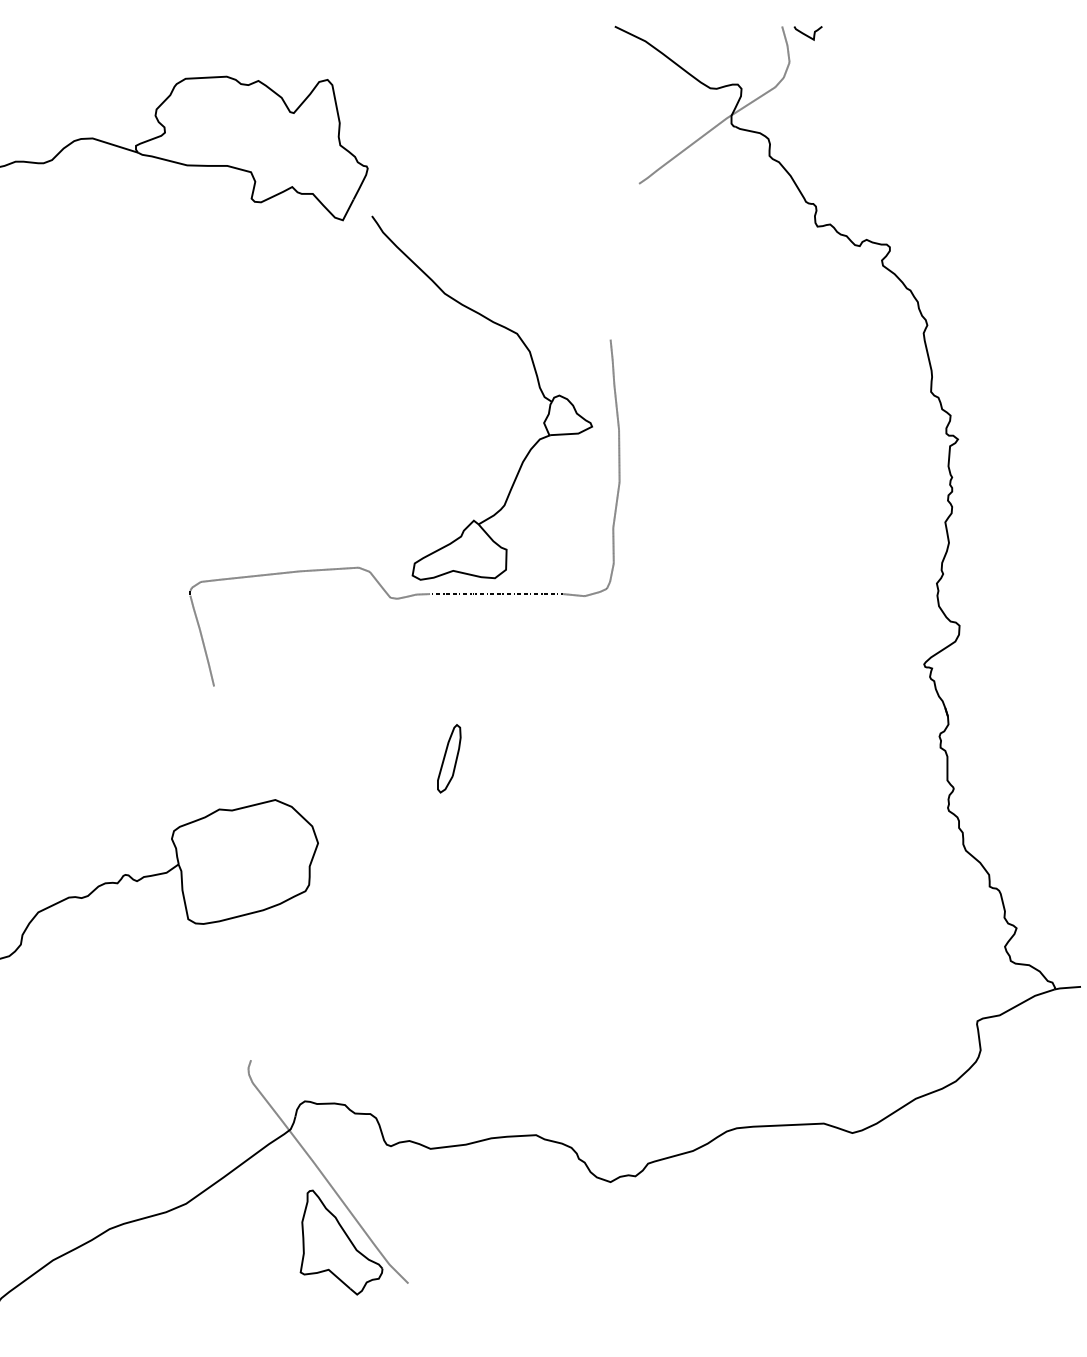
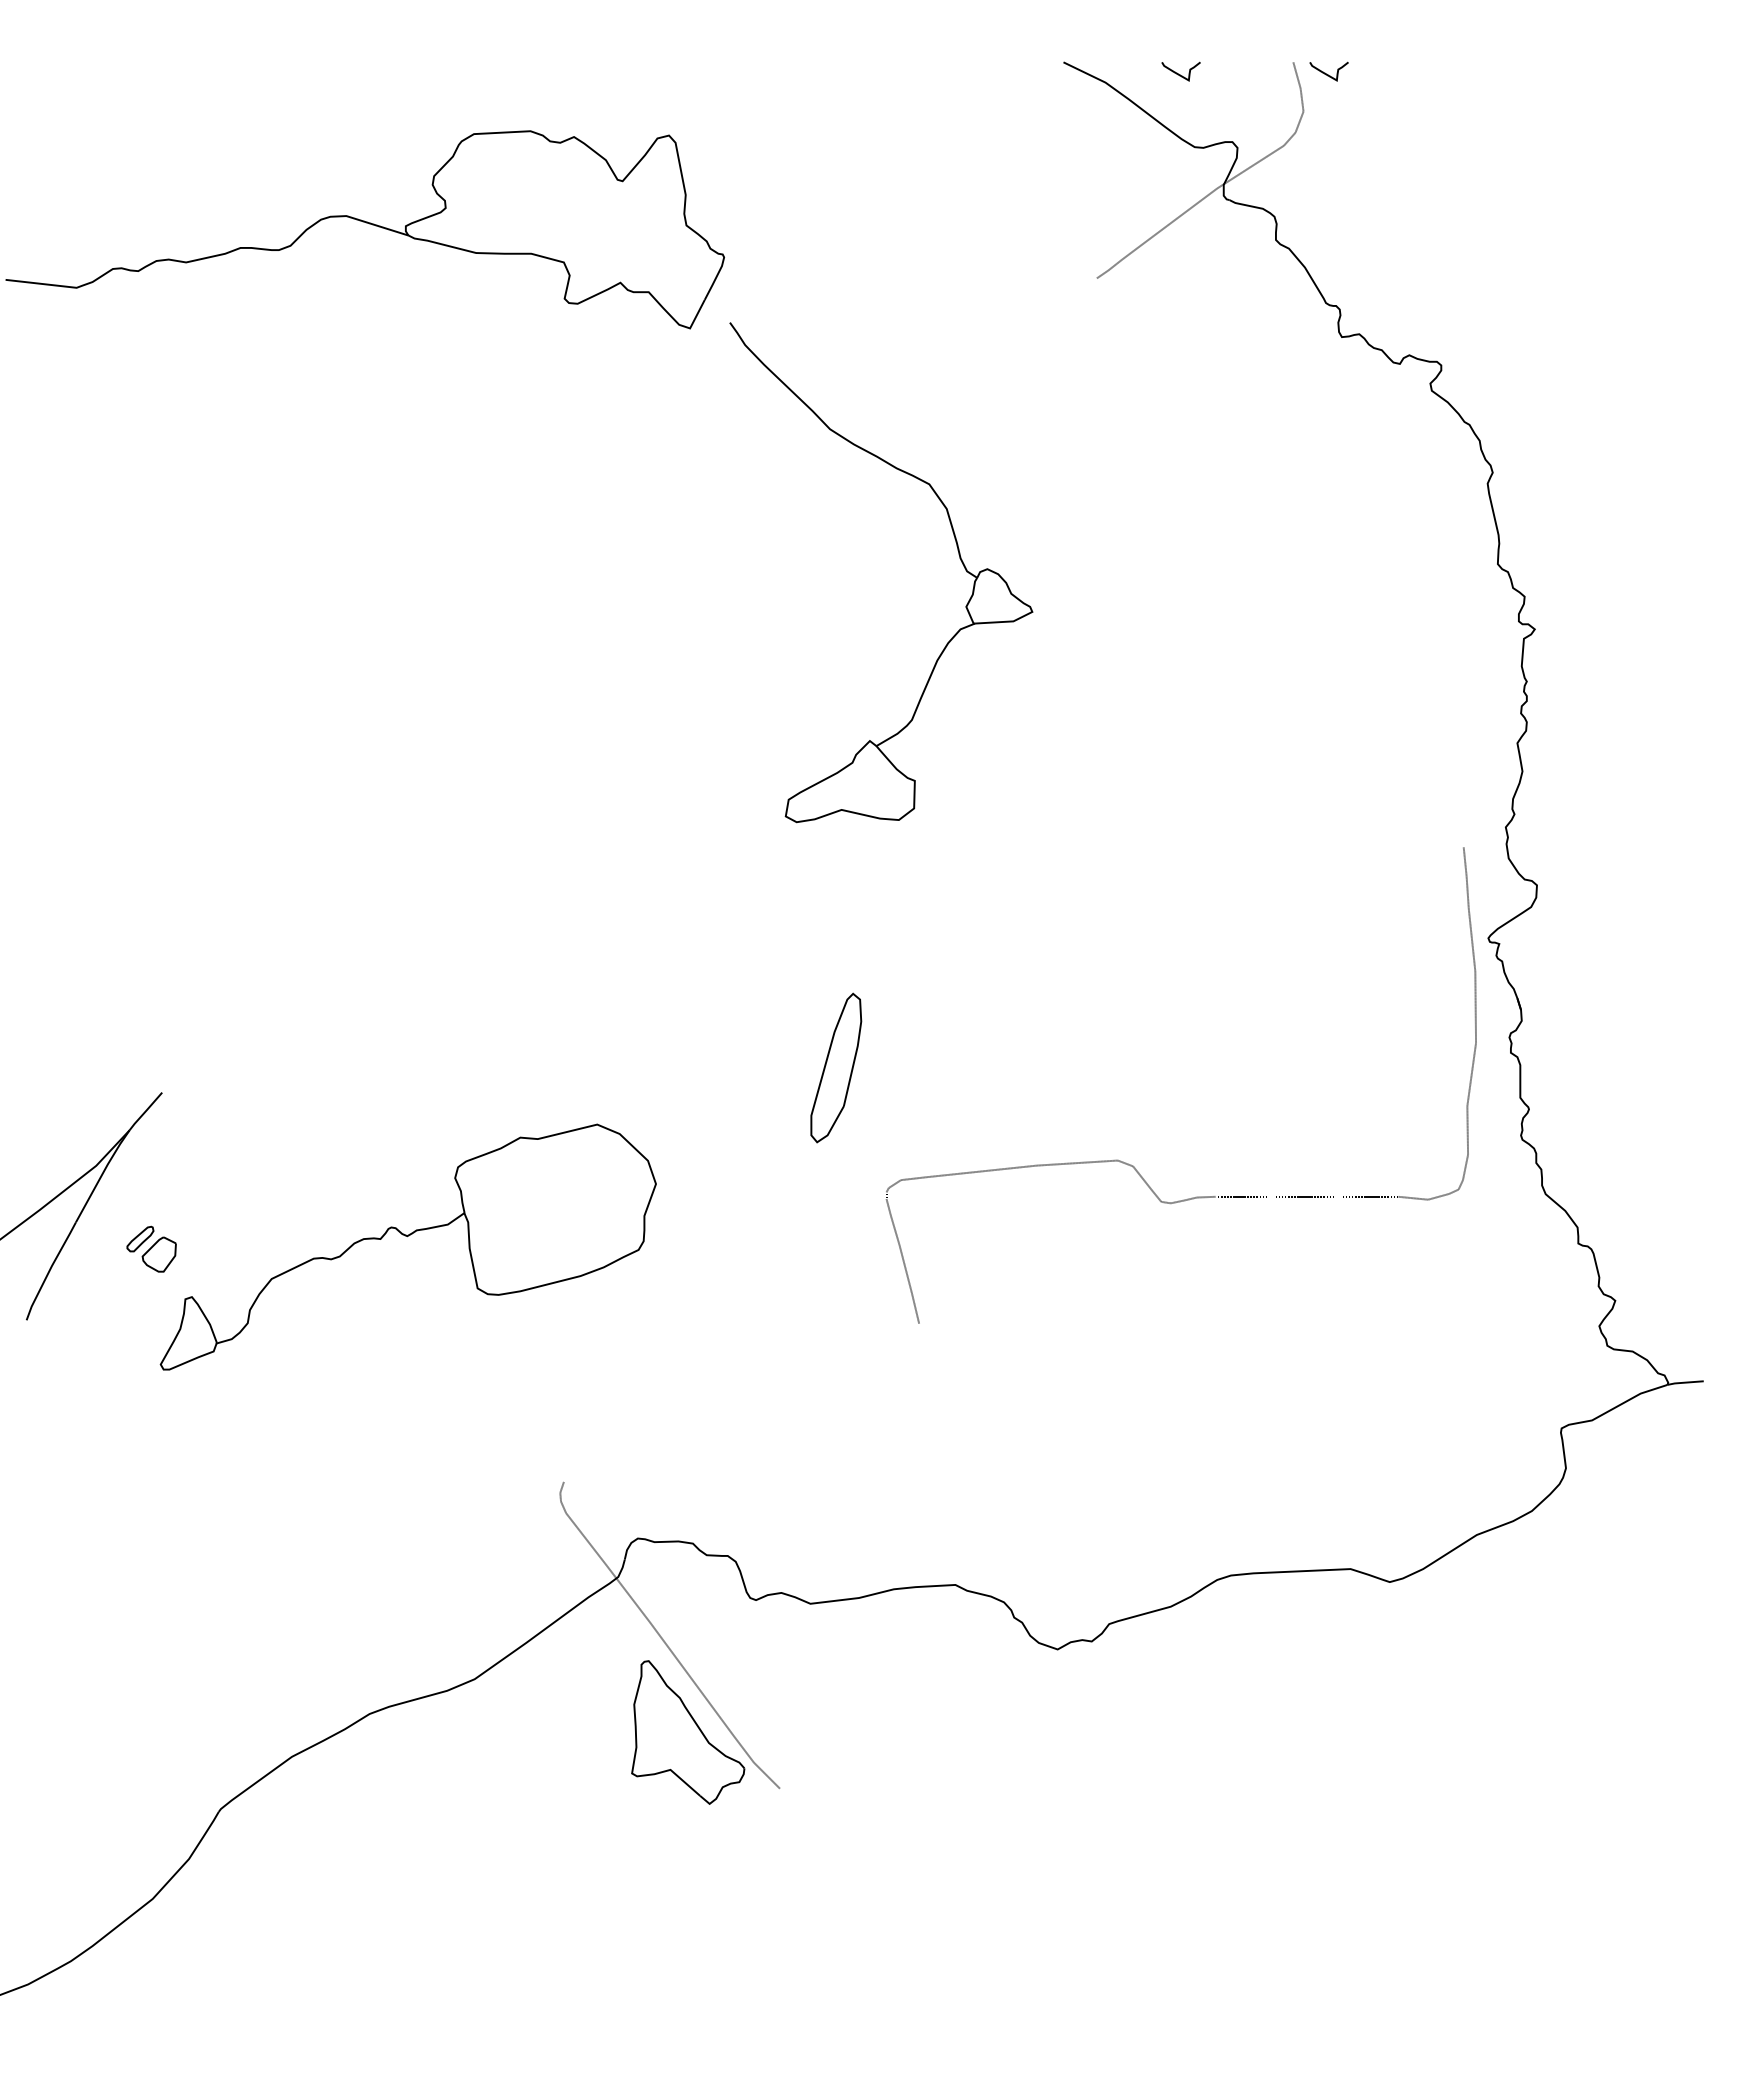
curve: (698, 34) -> (1178, 73), added
curve: (370, 571) -> (1133, 1165), moved
part: (448, 758) -> (835, 1067), size x1.6

